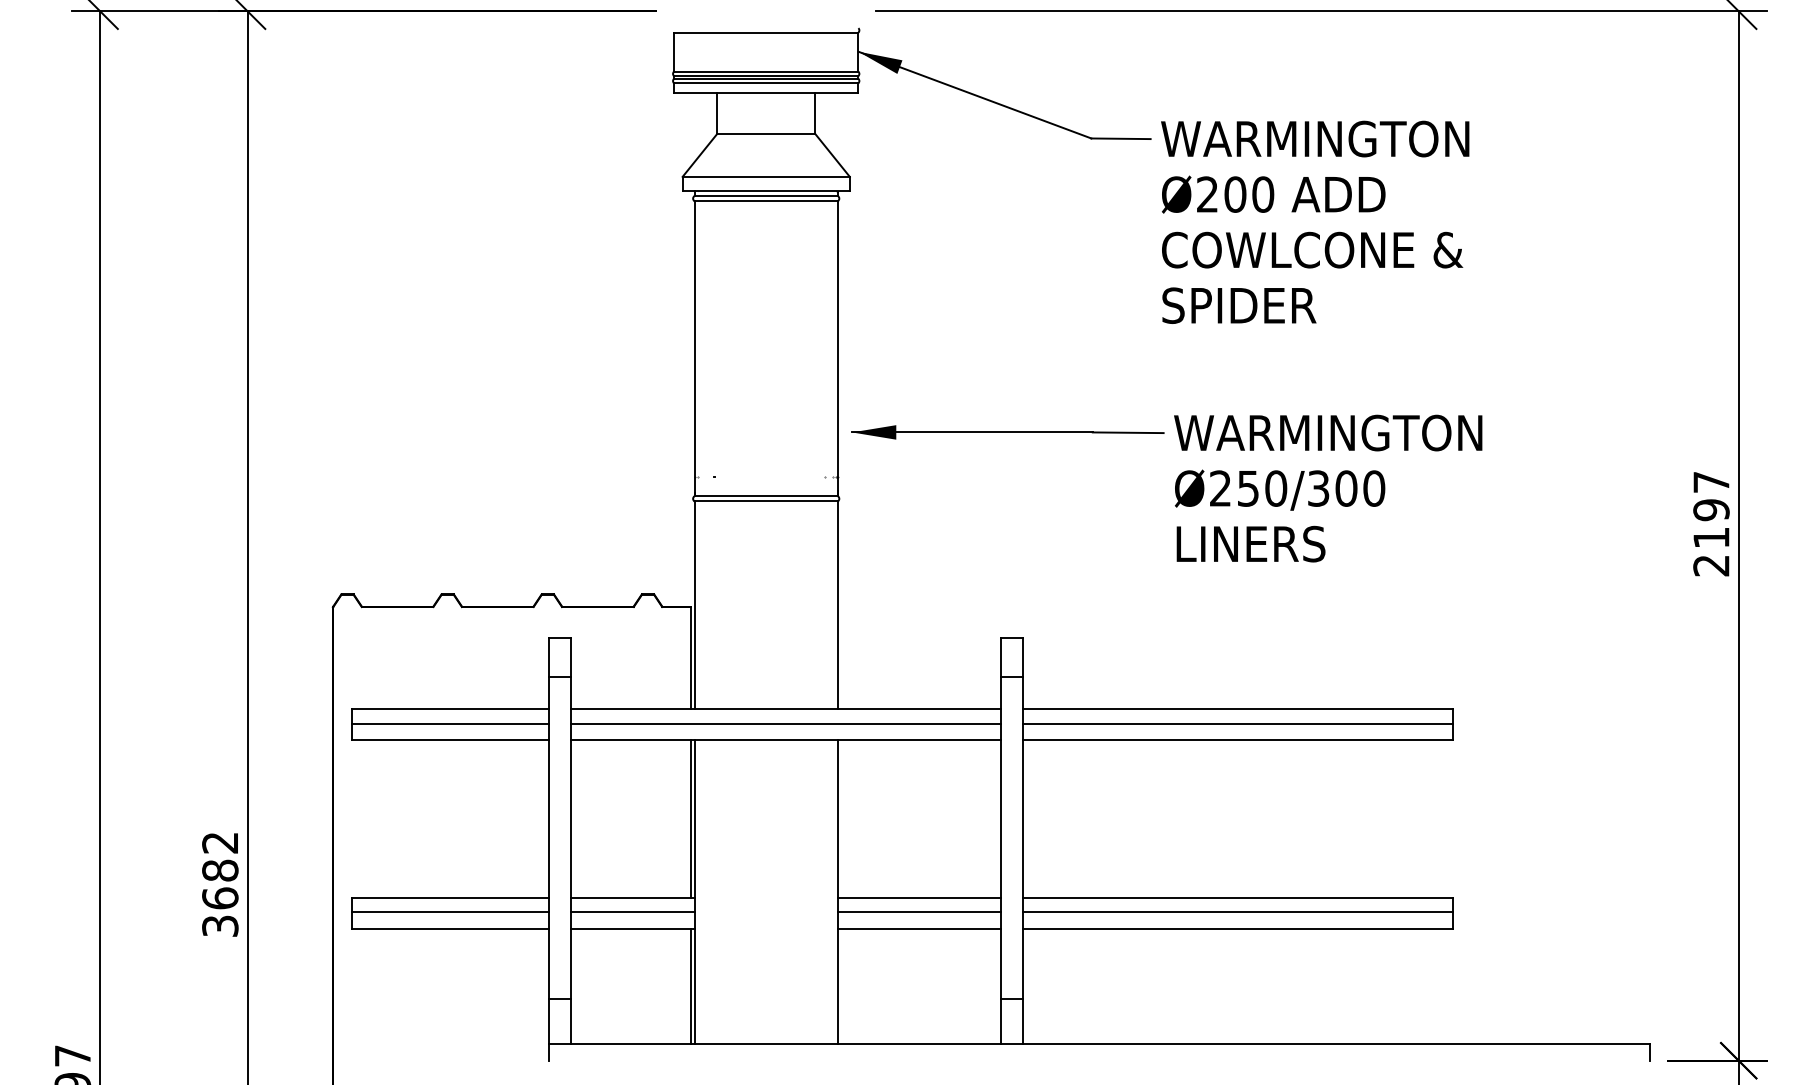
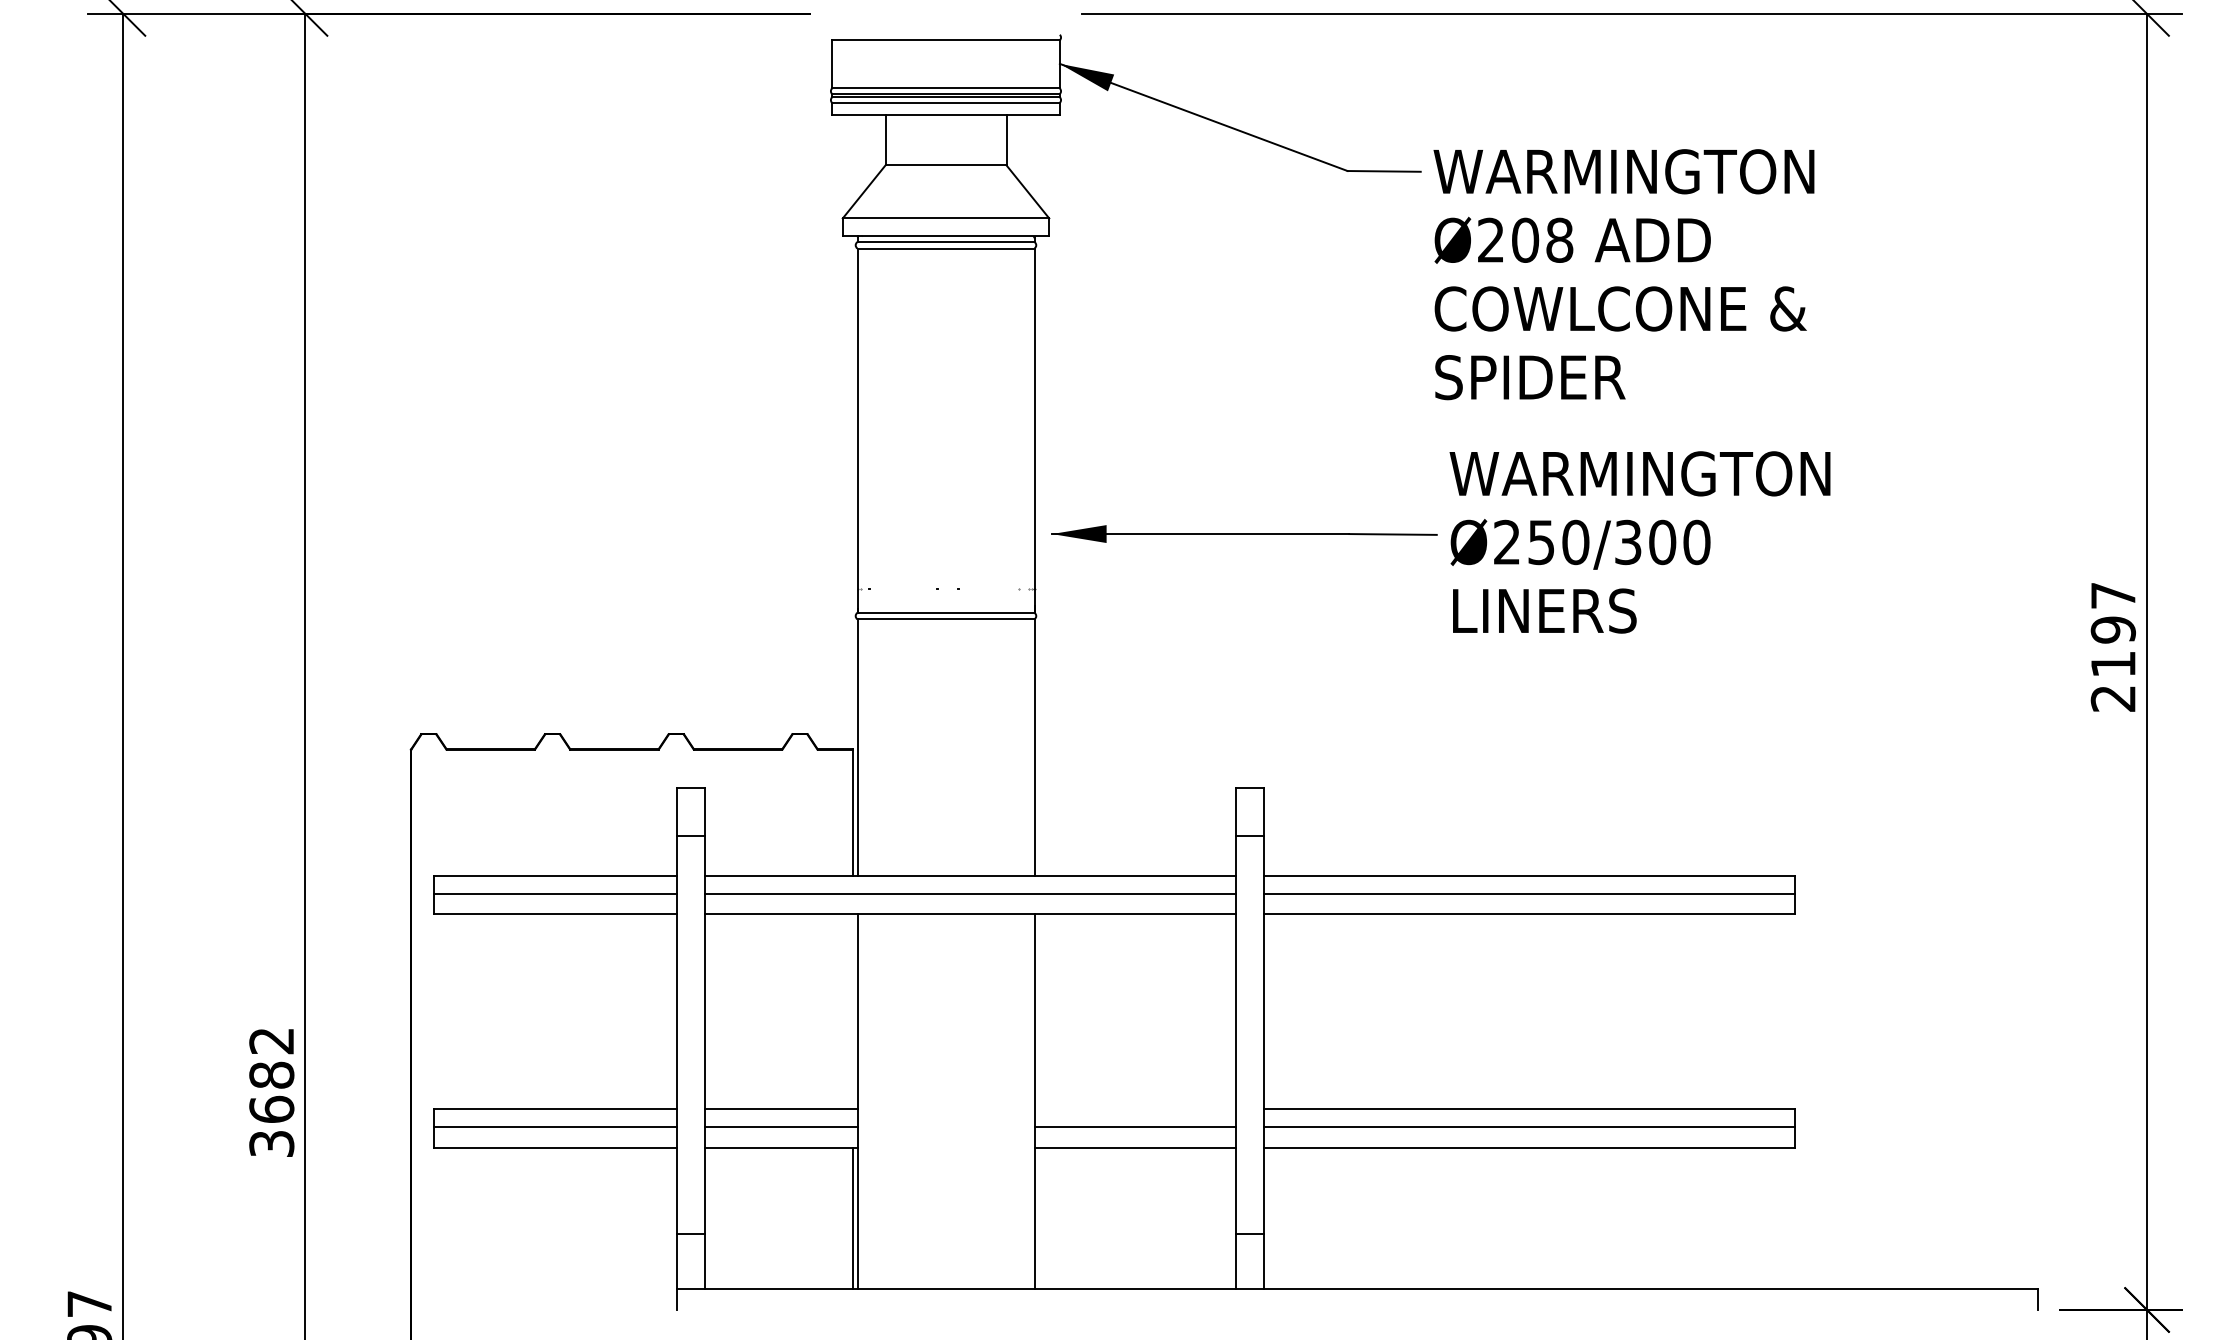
text: (1262, 194) -> (1559, 240), Ø200 -> Ø208
text: (1327, 488) -> (1639, 542), moved
line: (691, 819) -> (853, 1011), removed
line: (918, 897) -> (1134, 1108), removed

